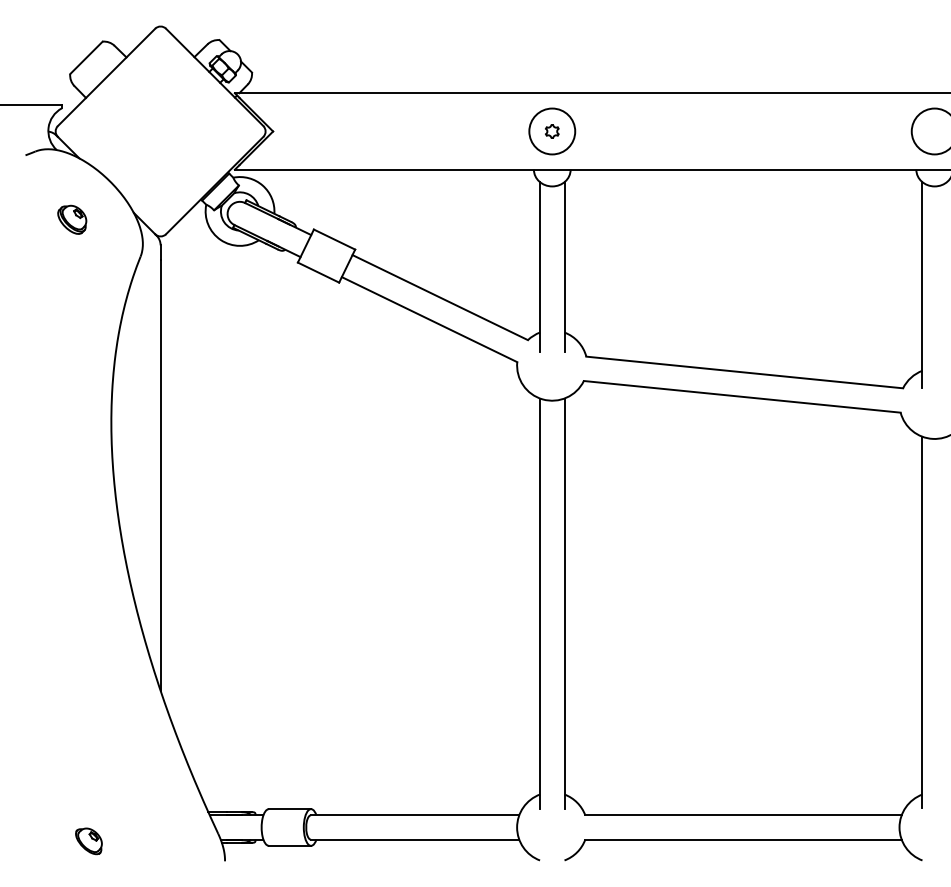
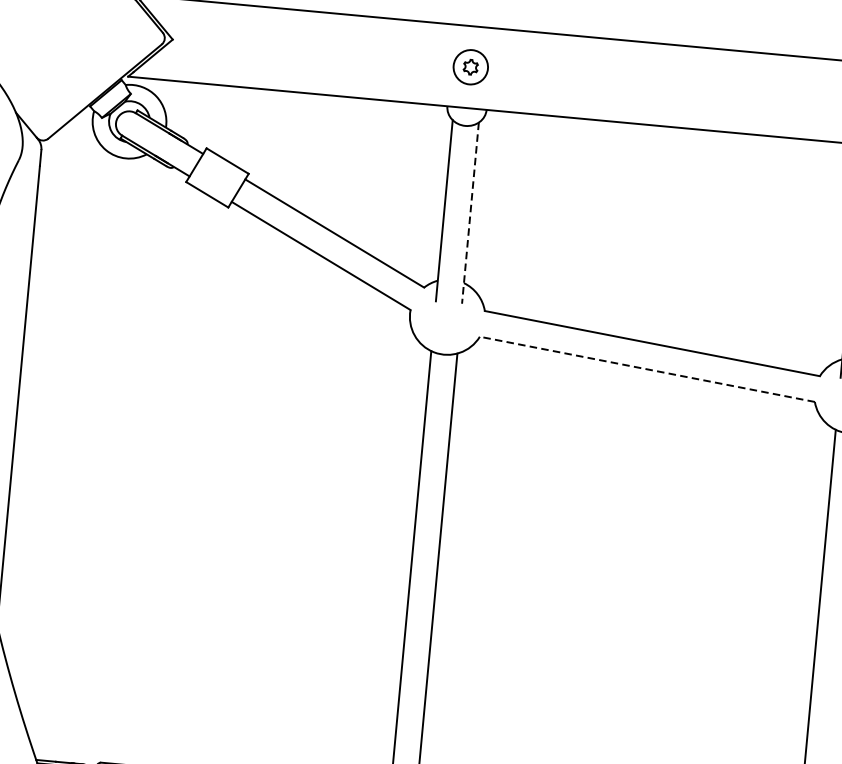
circle: (552, 131) -> (471, 67), size x0.7
line: (564, 267) -> (470, 213), solid -> dashed
line: (741, 396) -> (646, 368), solid -> dashed

